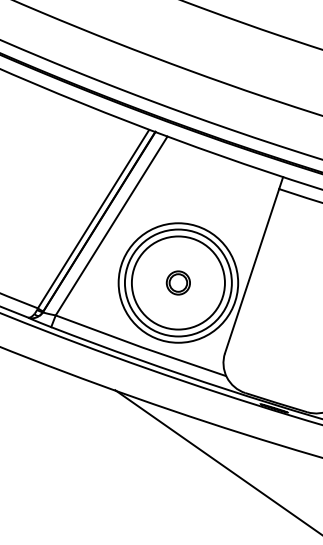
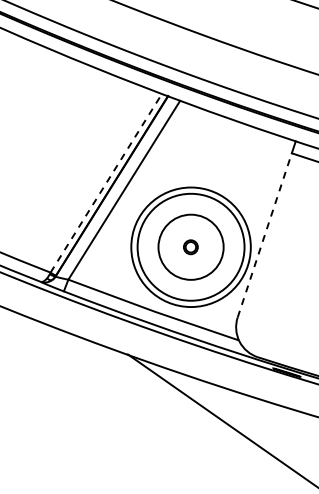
line: (93, 219) -> (106, 183), solid -> dashed
line: (252, 270) -> (265, 234), solid -> dashed
circle: (177, 282) -> (190, 246), size x0.7
part: (177, 282) -> (190, 246), size x0.6

